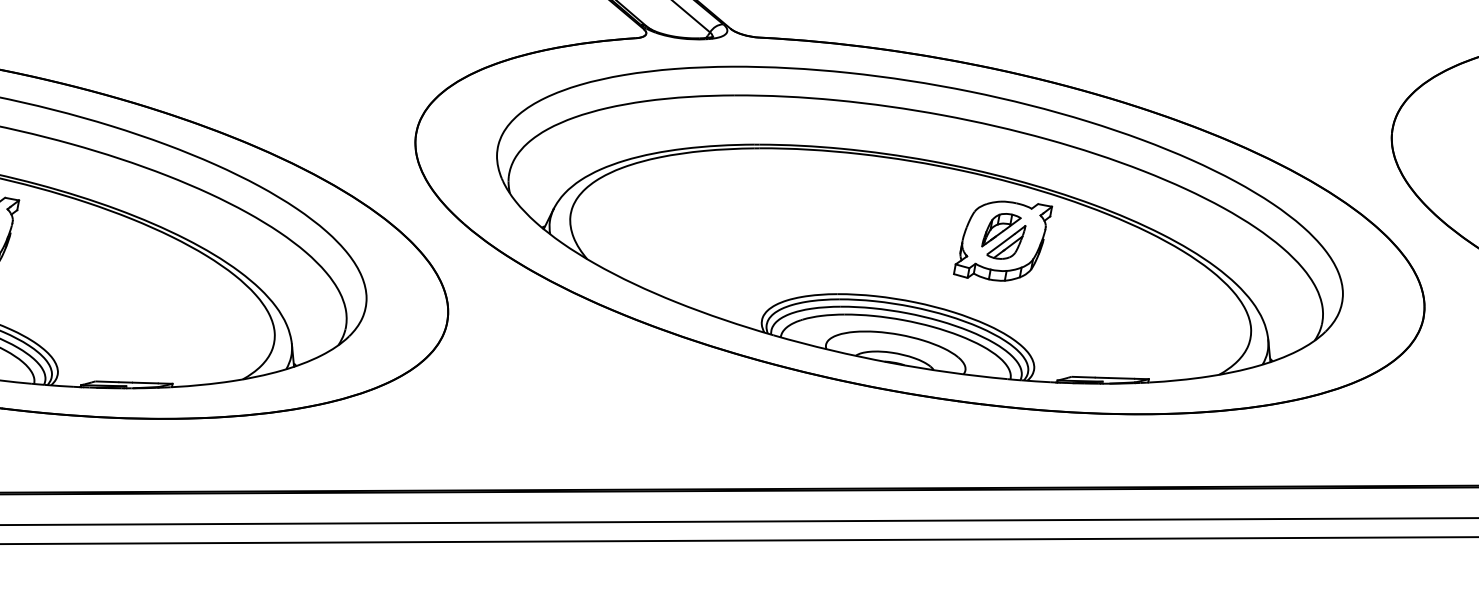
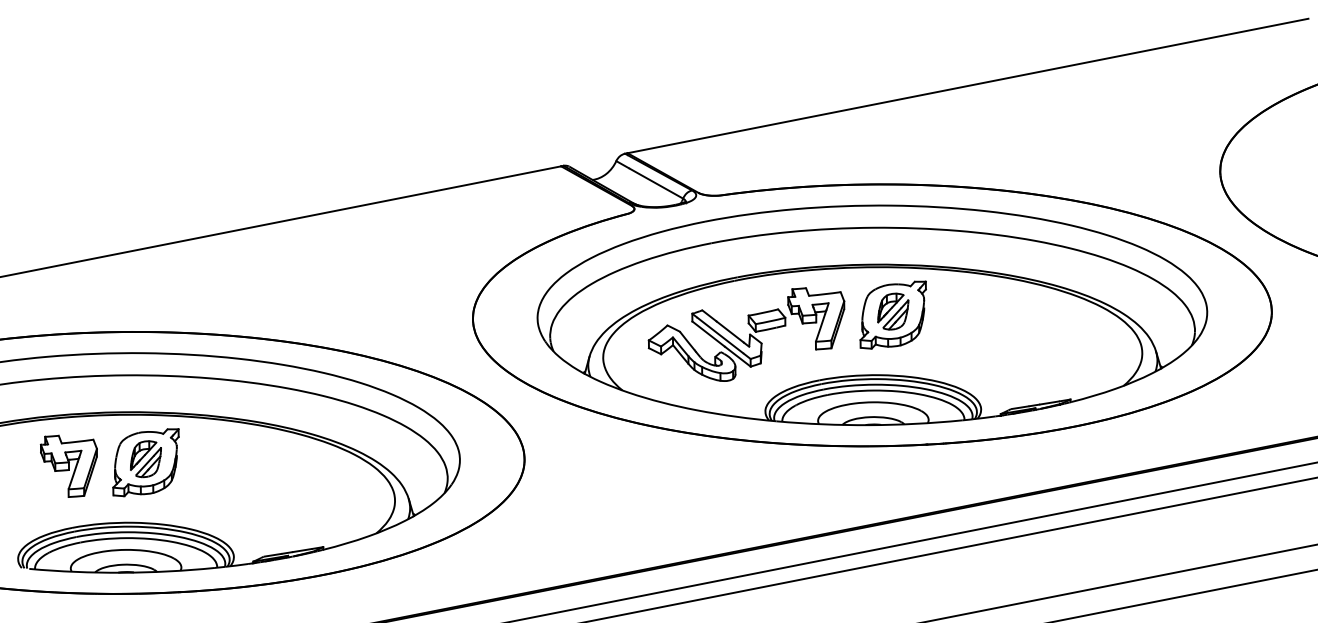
part: (756, 218) -> (746, 334), added
part: (1002, 239) -> (892, 314), moved

